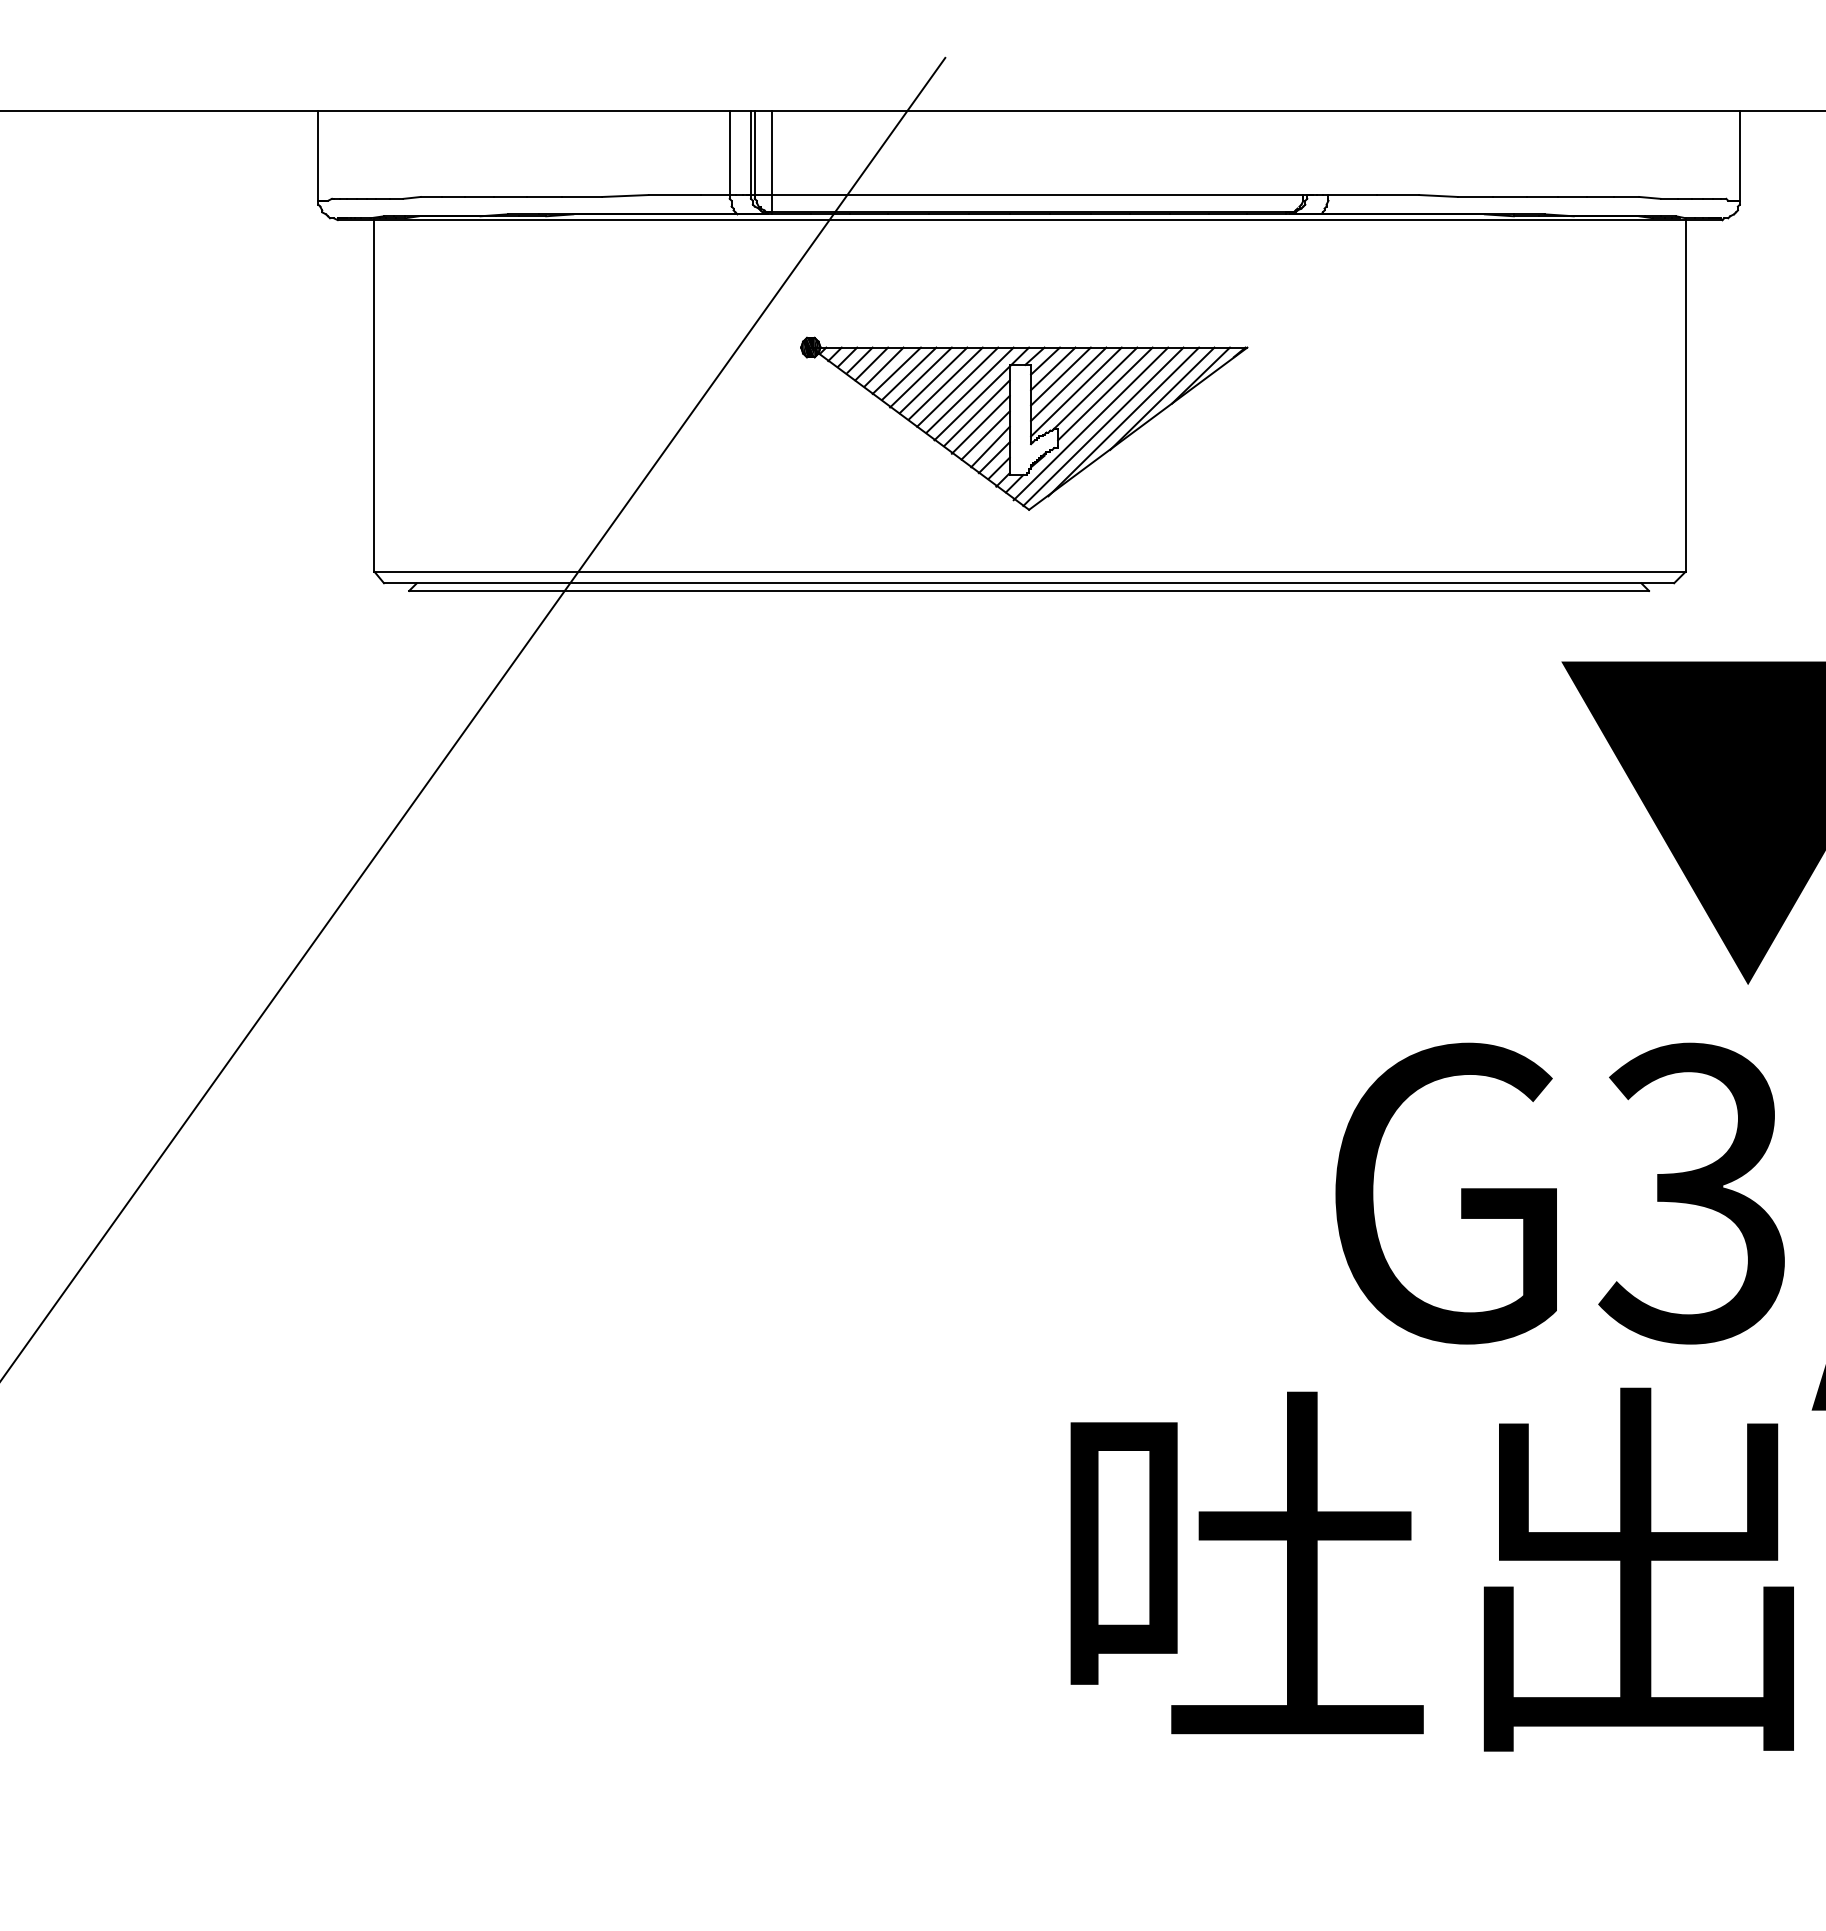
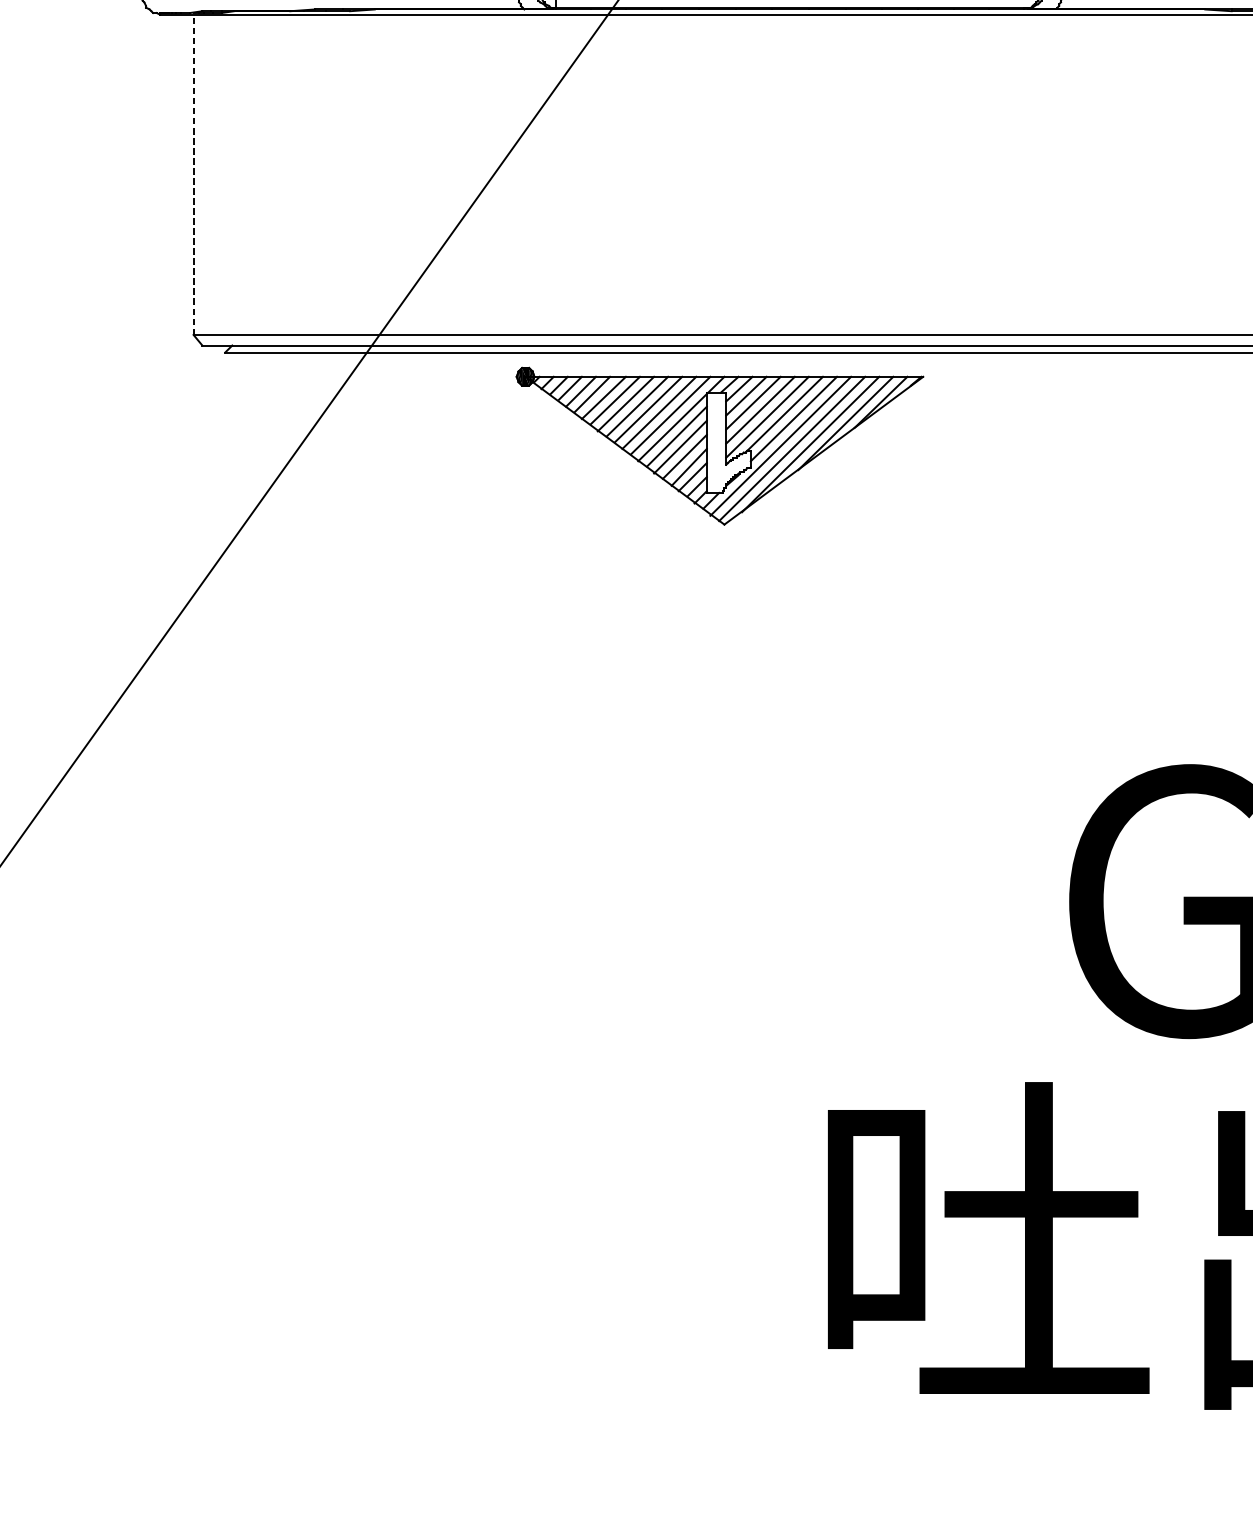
line: (374, 395) -> (193, 174), solid -> dashed
part: (1024, 423) -> (720, 445), moved

